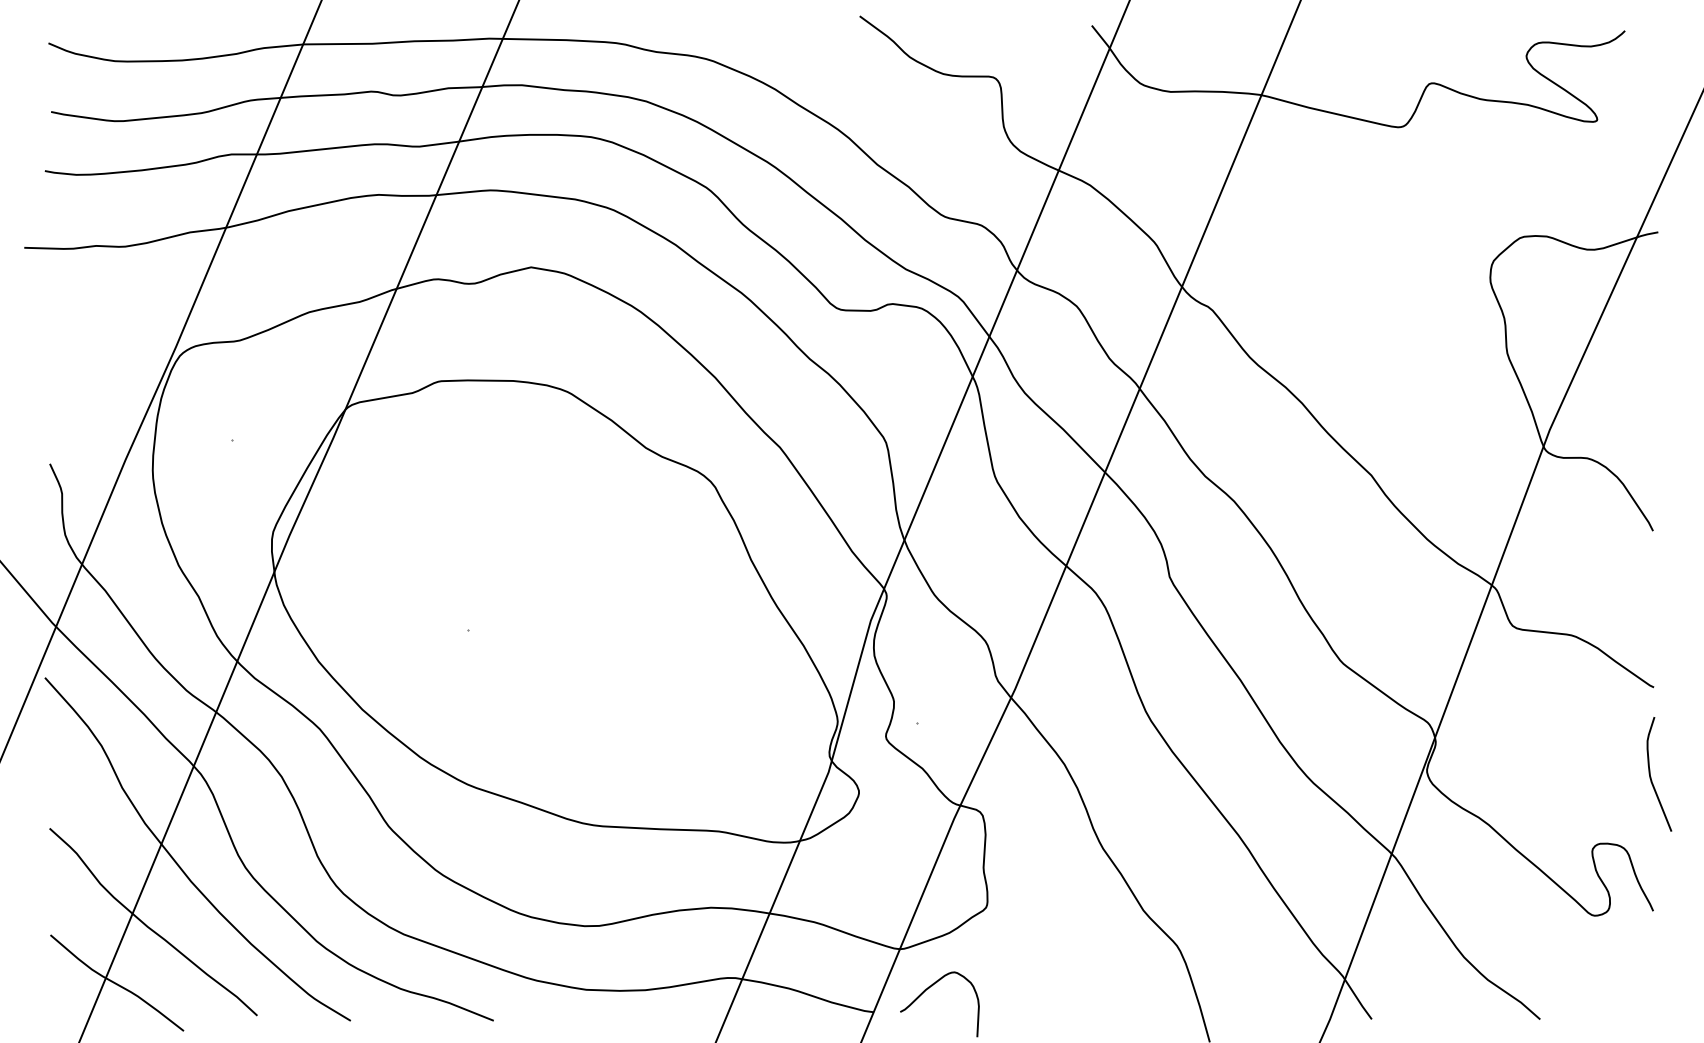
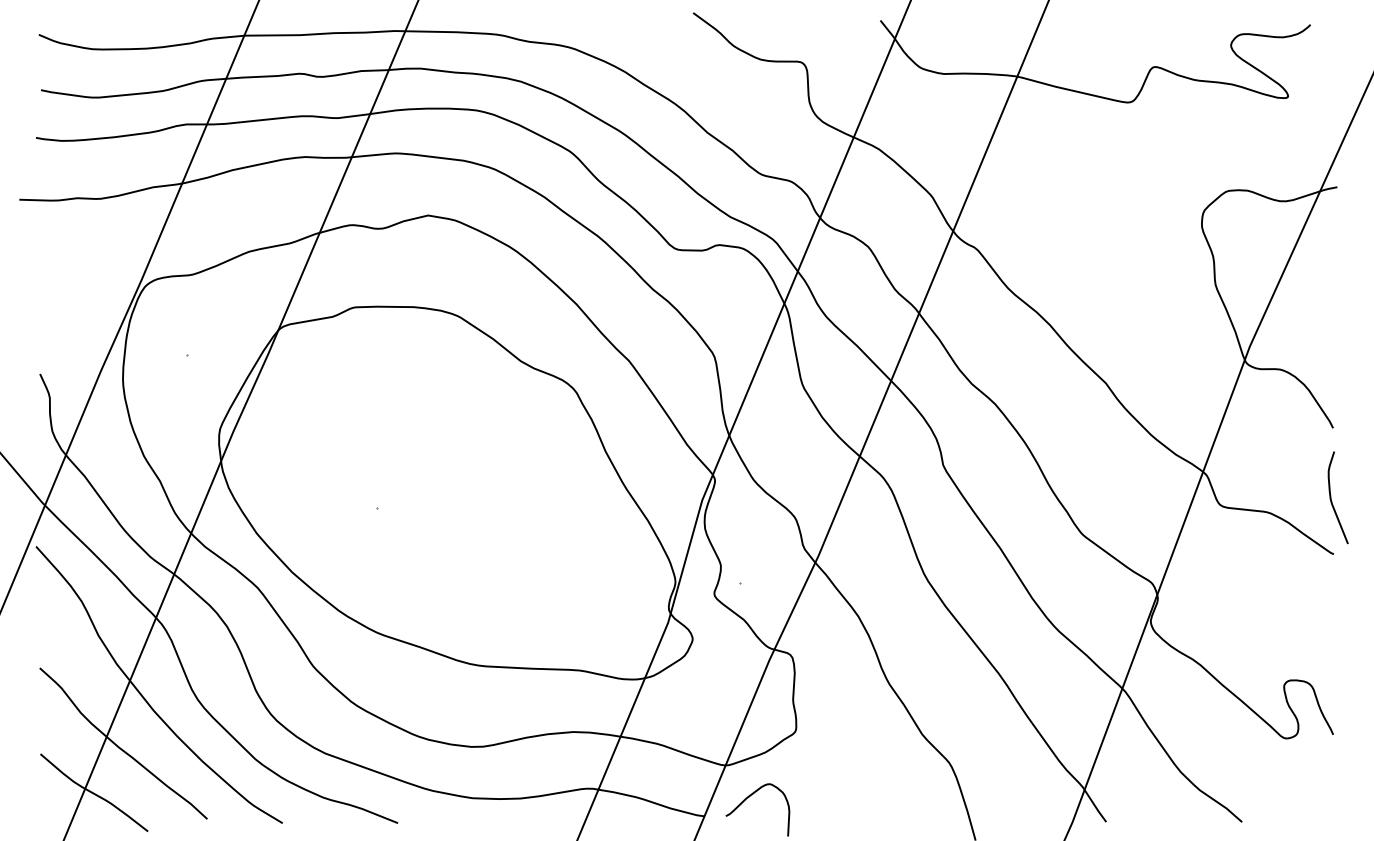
curve: (1651, 776) -> (1331, 499), moved

